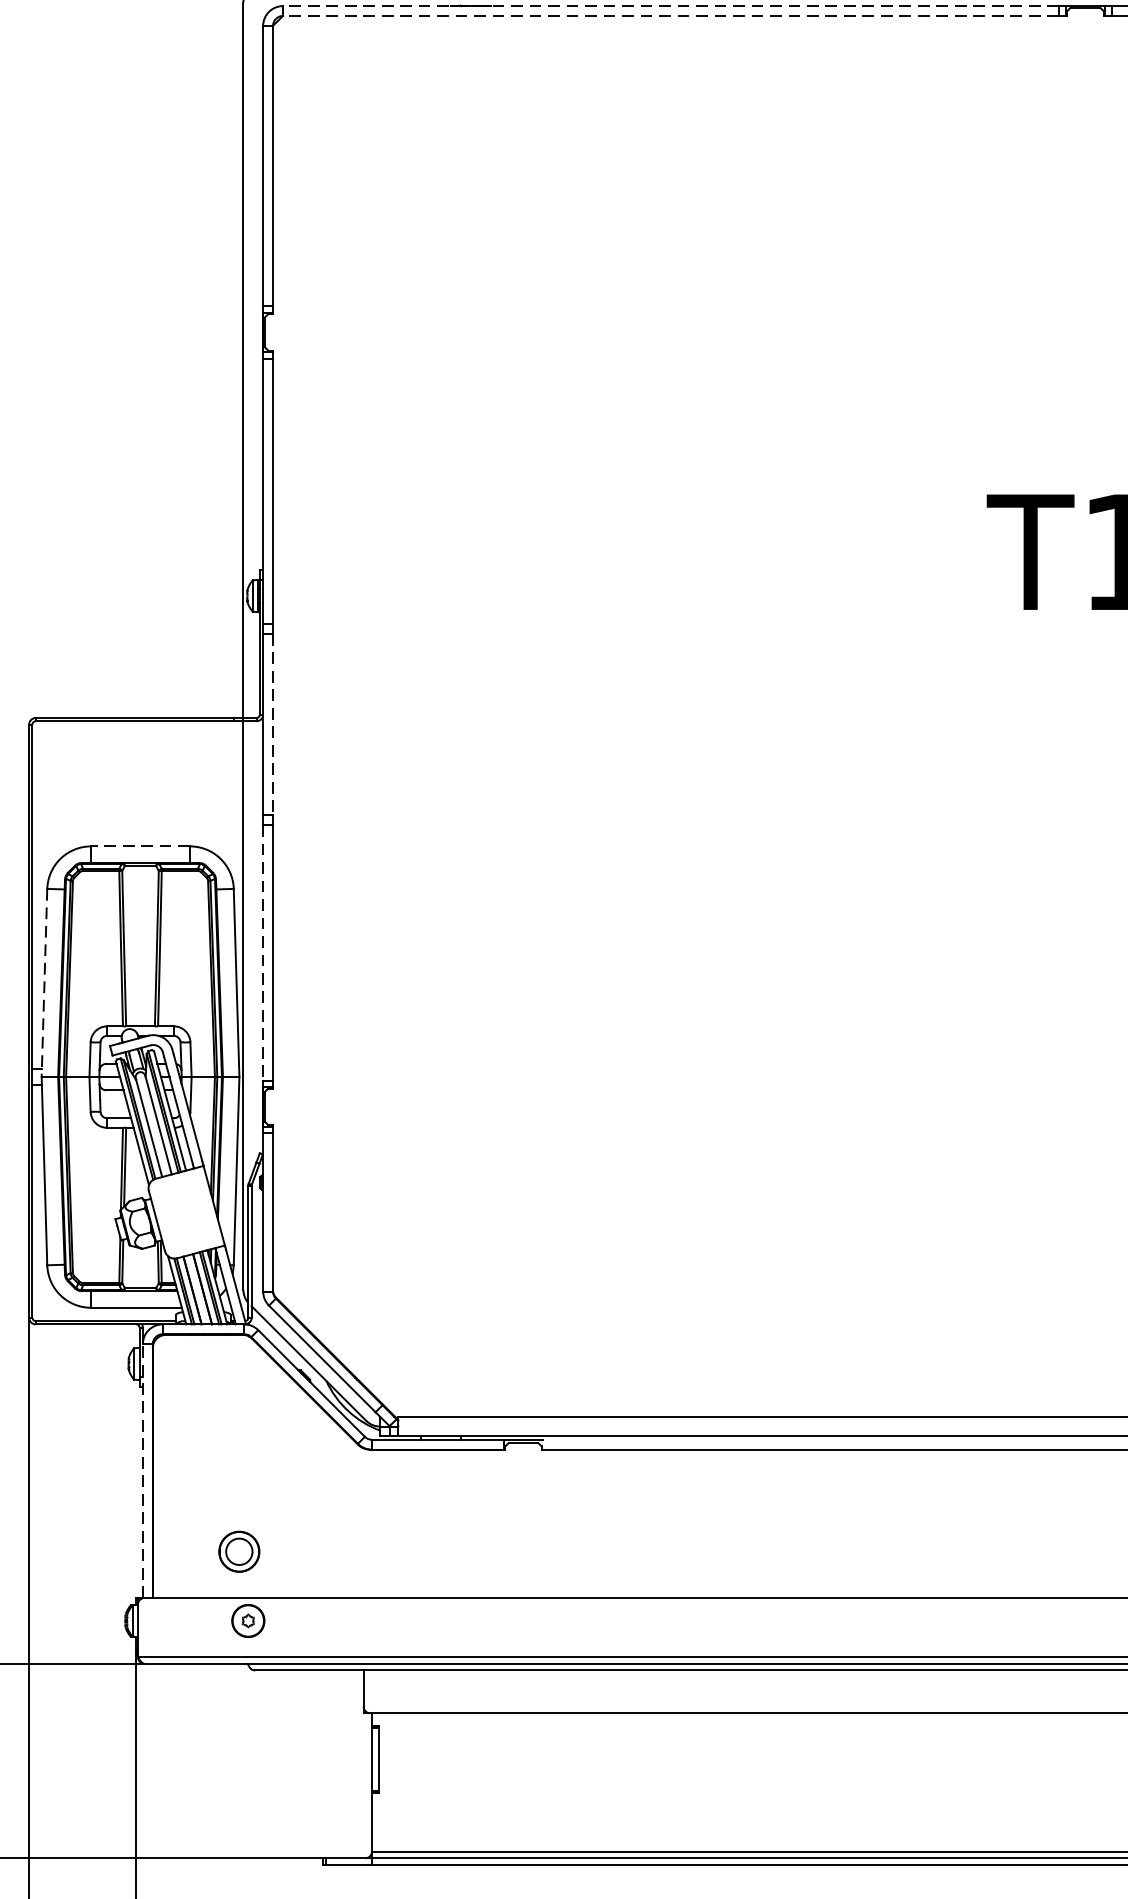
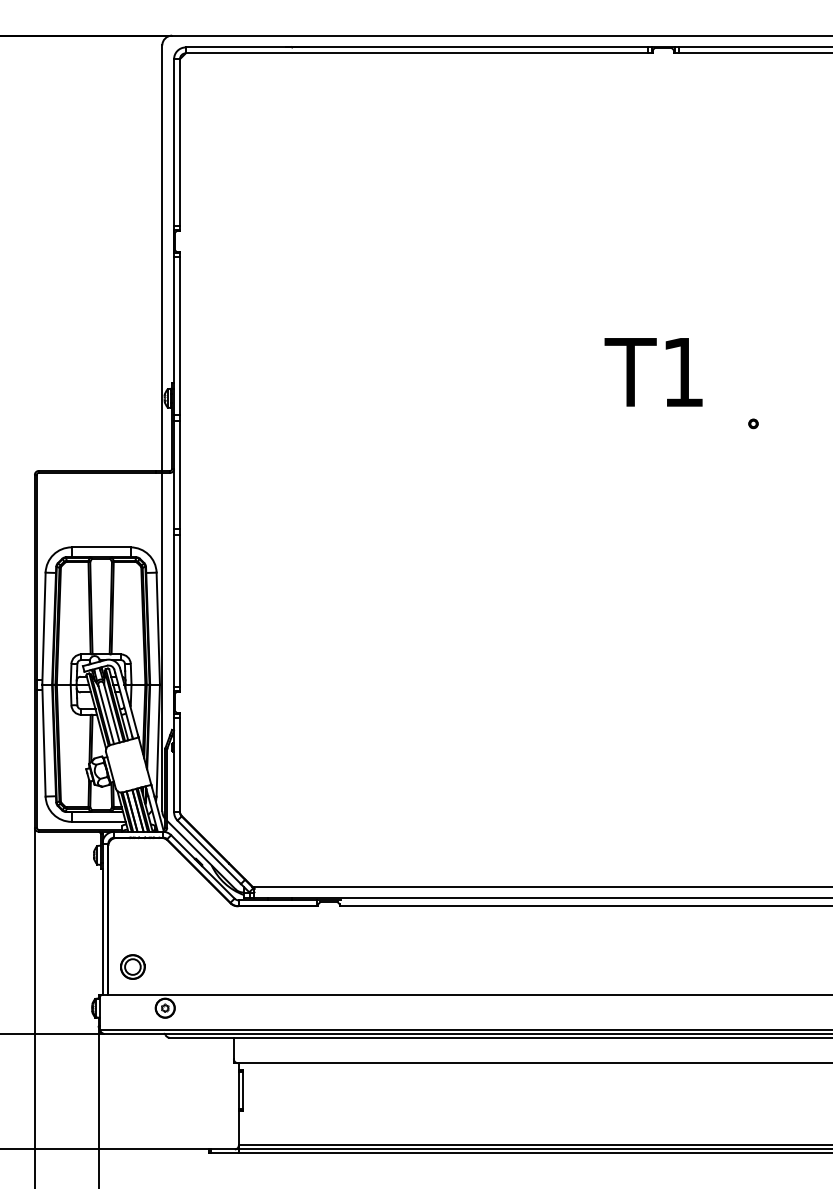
line: (670, 6) -> (416, 47), dashed -> solid
line: (670, 16) -> (416, 53), dashed -> solid
line: (272, 723) -> (179, 474), dashed -> solid
line: (139, 846) -> (100, 547), dashed -> solid
line: (263, 952) -> (174, 610), dashed -> solid
line: (43, 982) -> (43, 628), dashed -> solid
line: (142, 1471) -> (102, 919), dashed -> solid
part: (238, 1550) -> (132, 966), moved

